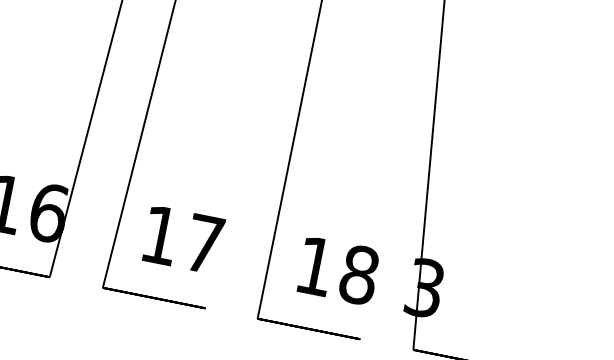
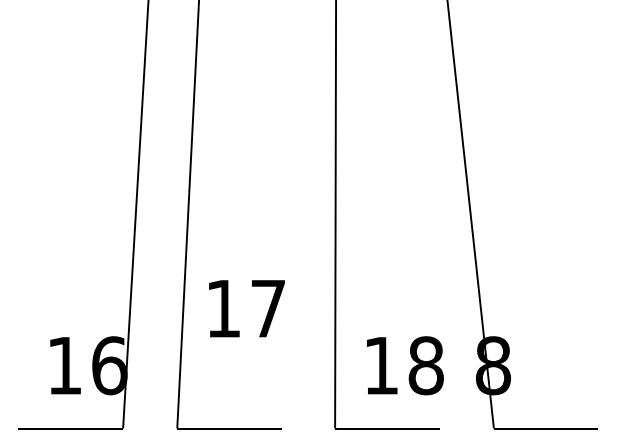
text: (183, 239) -> (246, 308), moved
text: (425, 288) -> (493, 365), 3 -> 8

